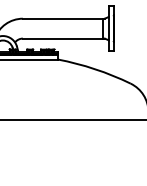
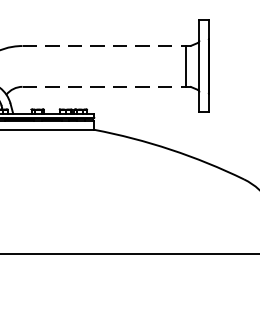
line: (62, 18) -> (103, 45), solid -> dashed
line: (62, 38) -> (103, 86), solid -> dashed

